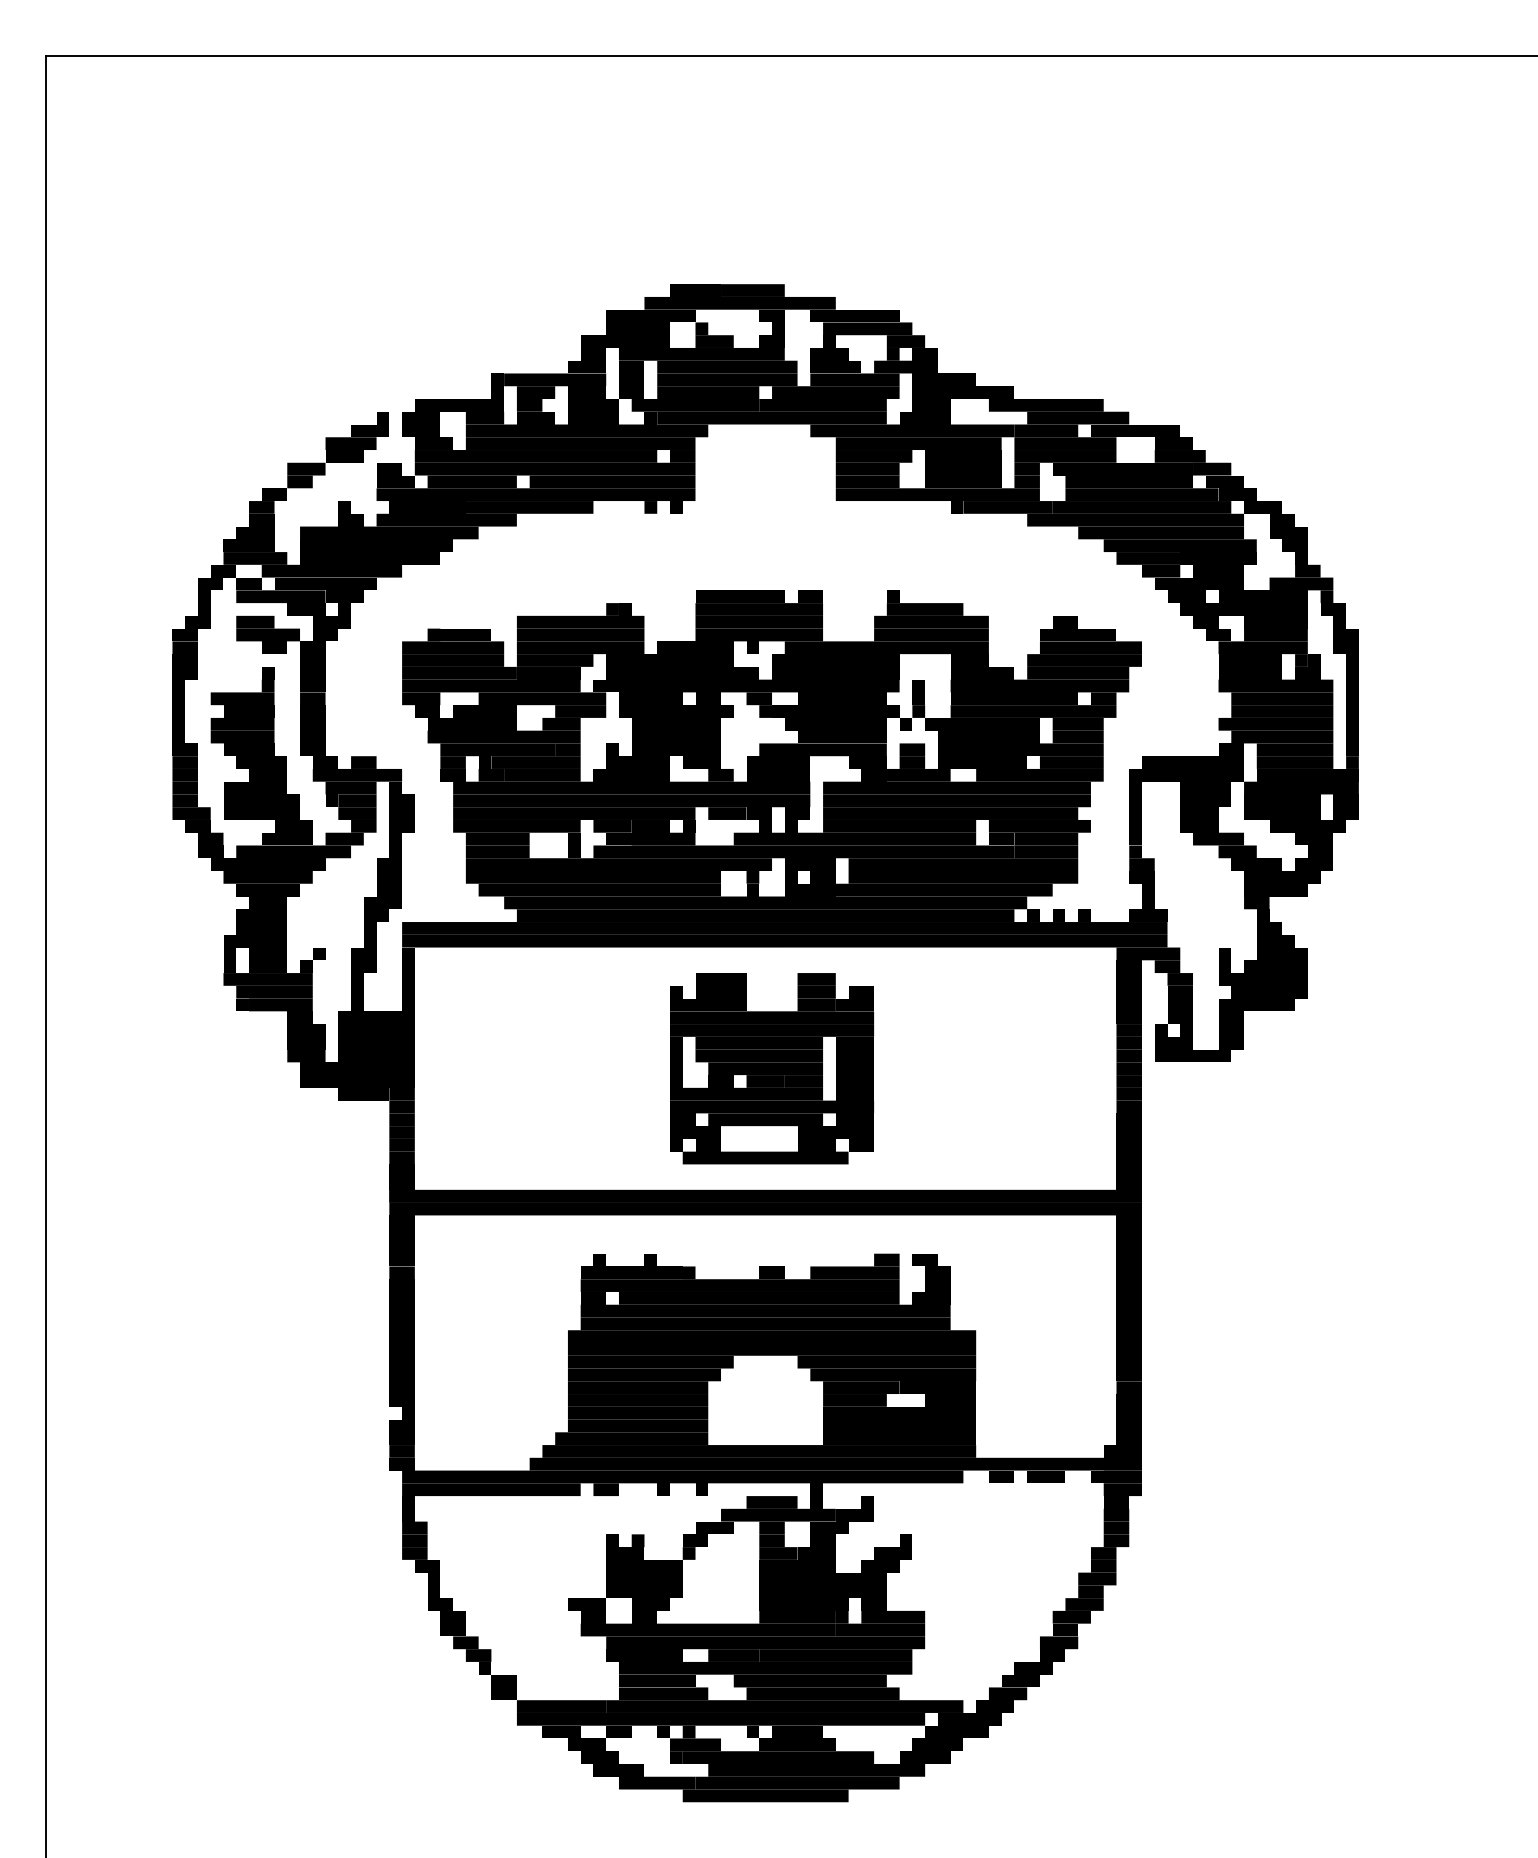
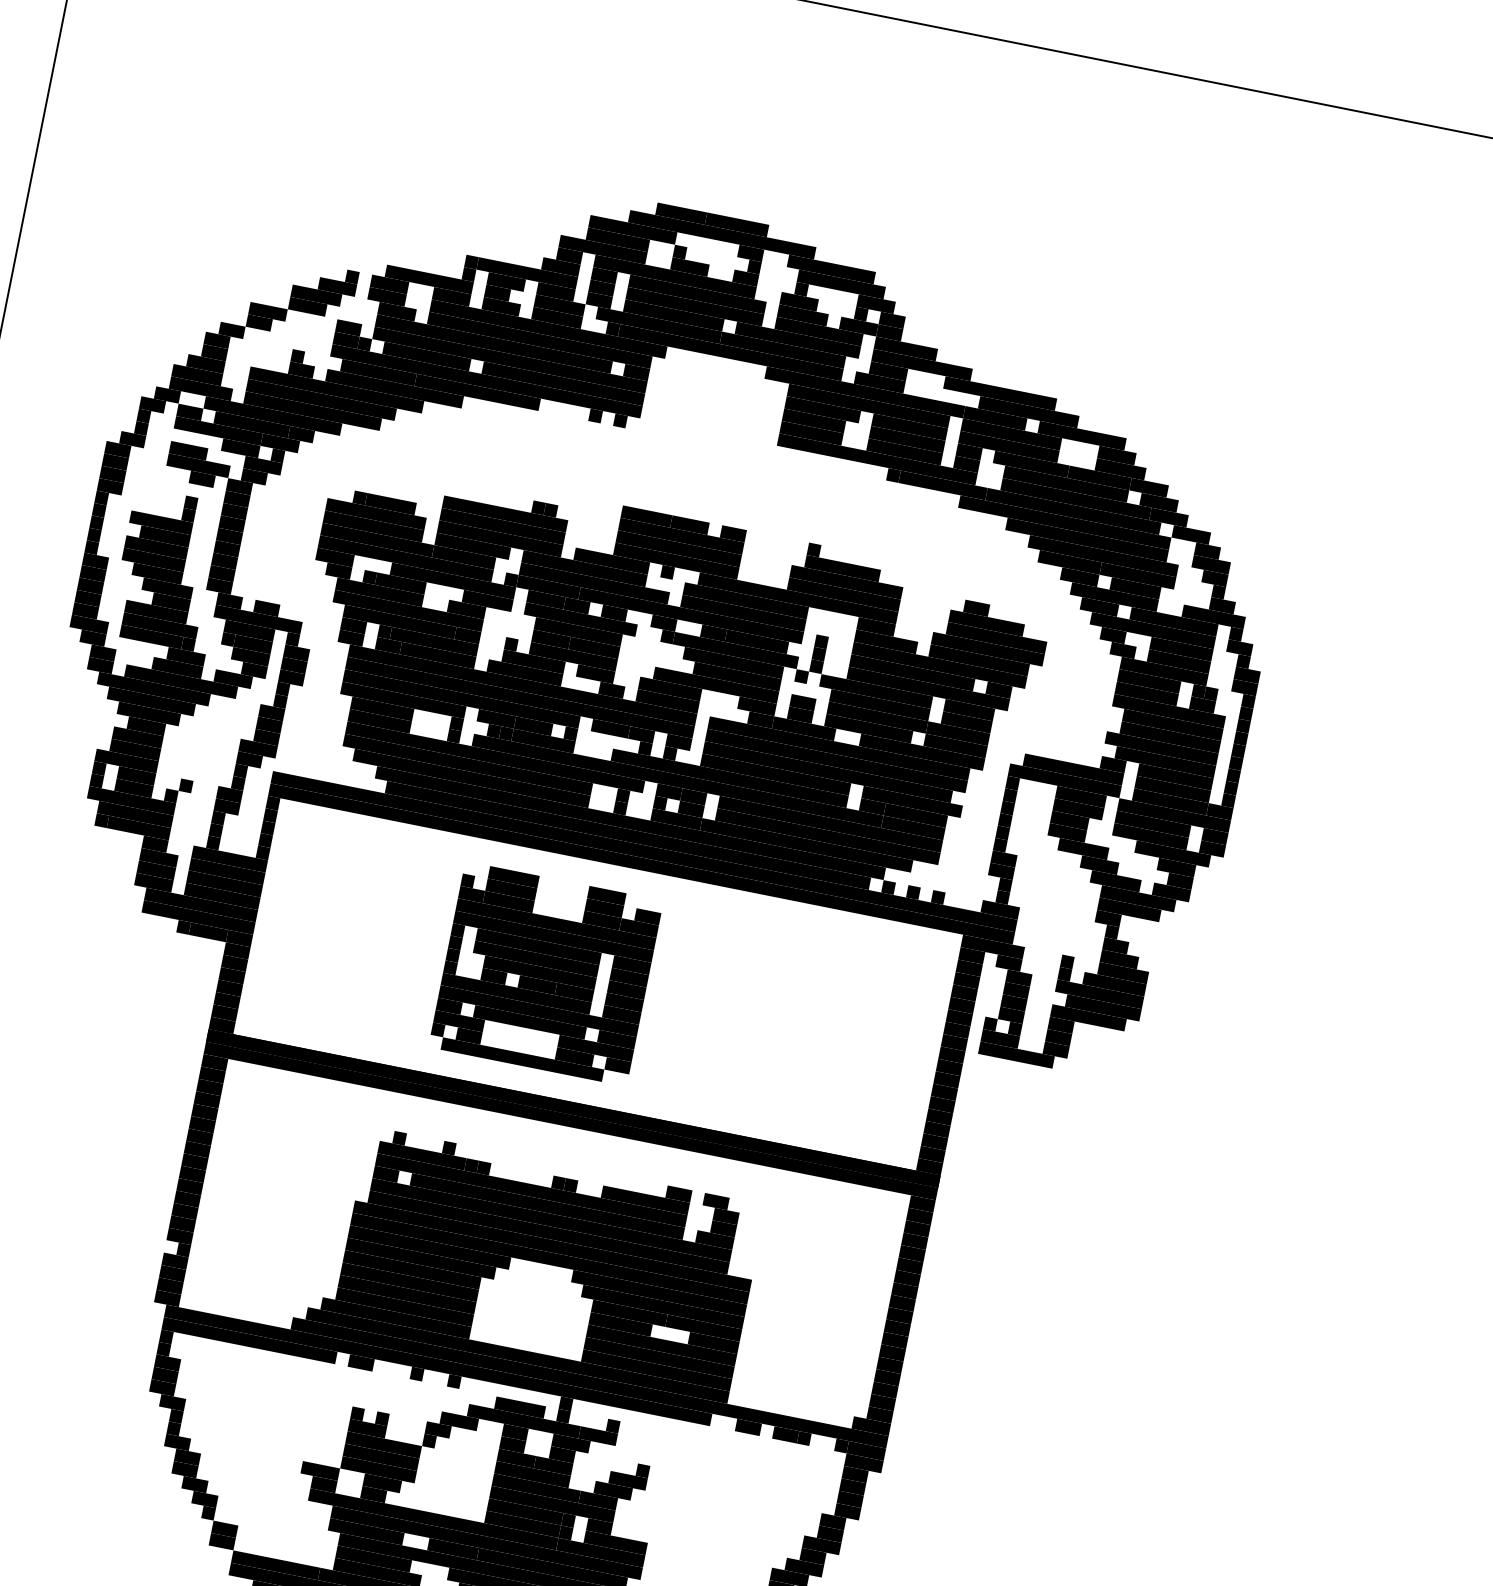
part: (771, 1068) -> (545, 973), moved

